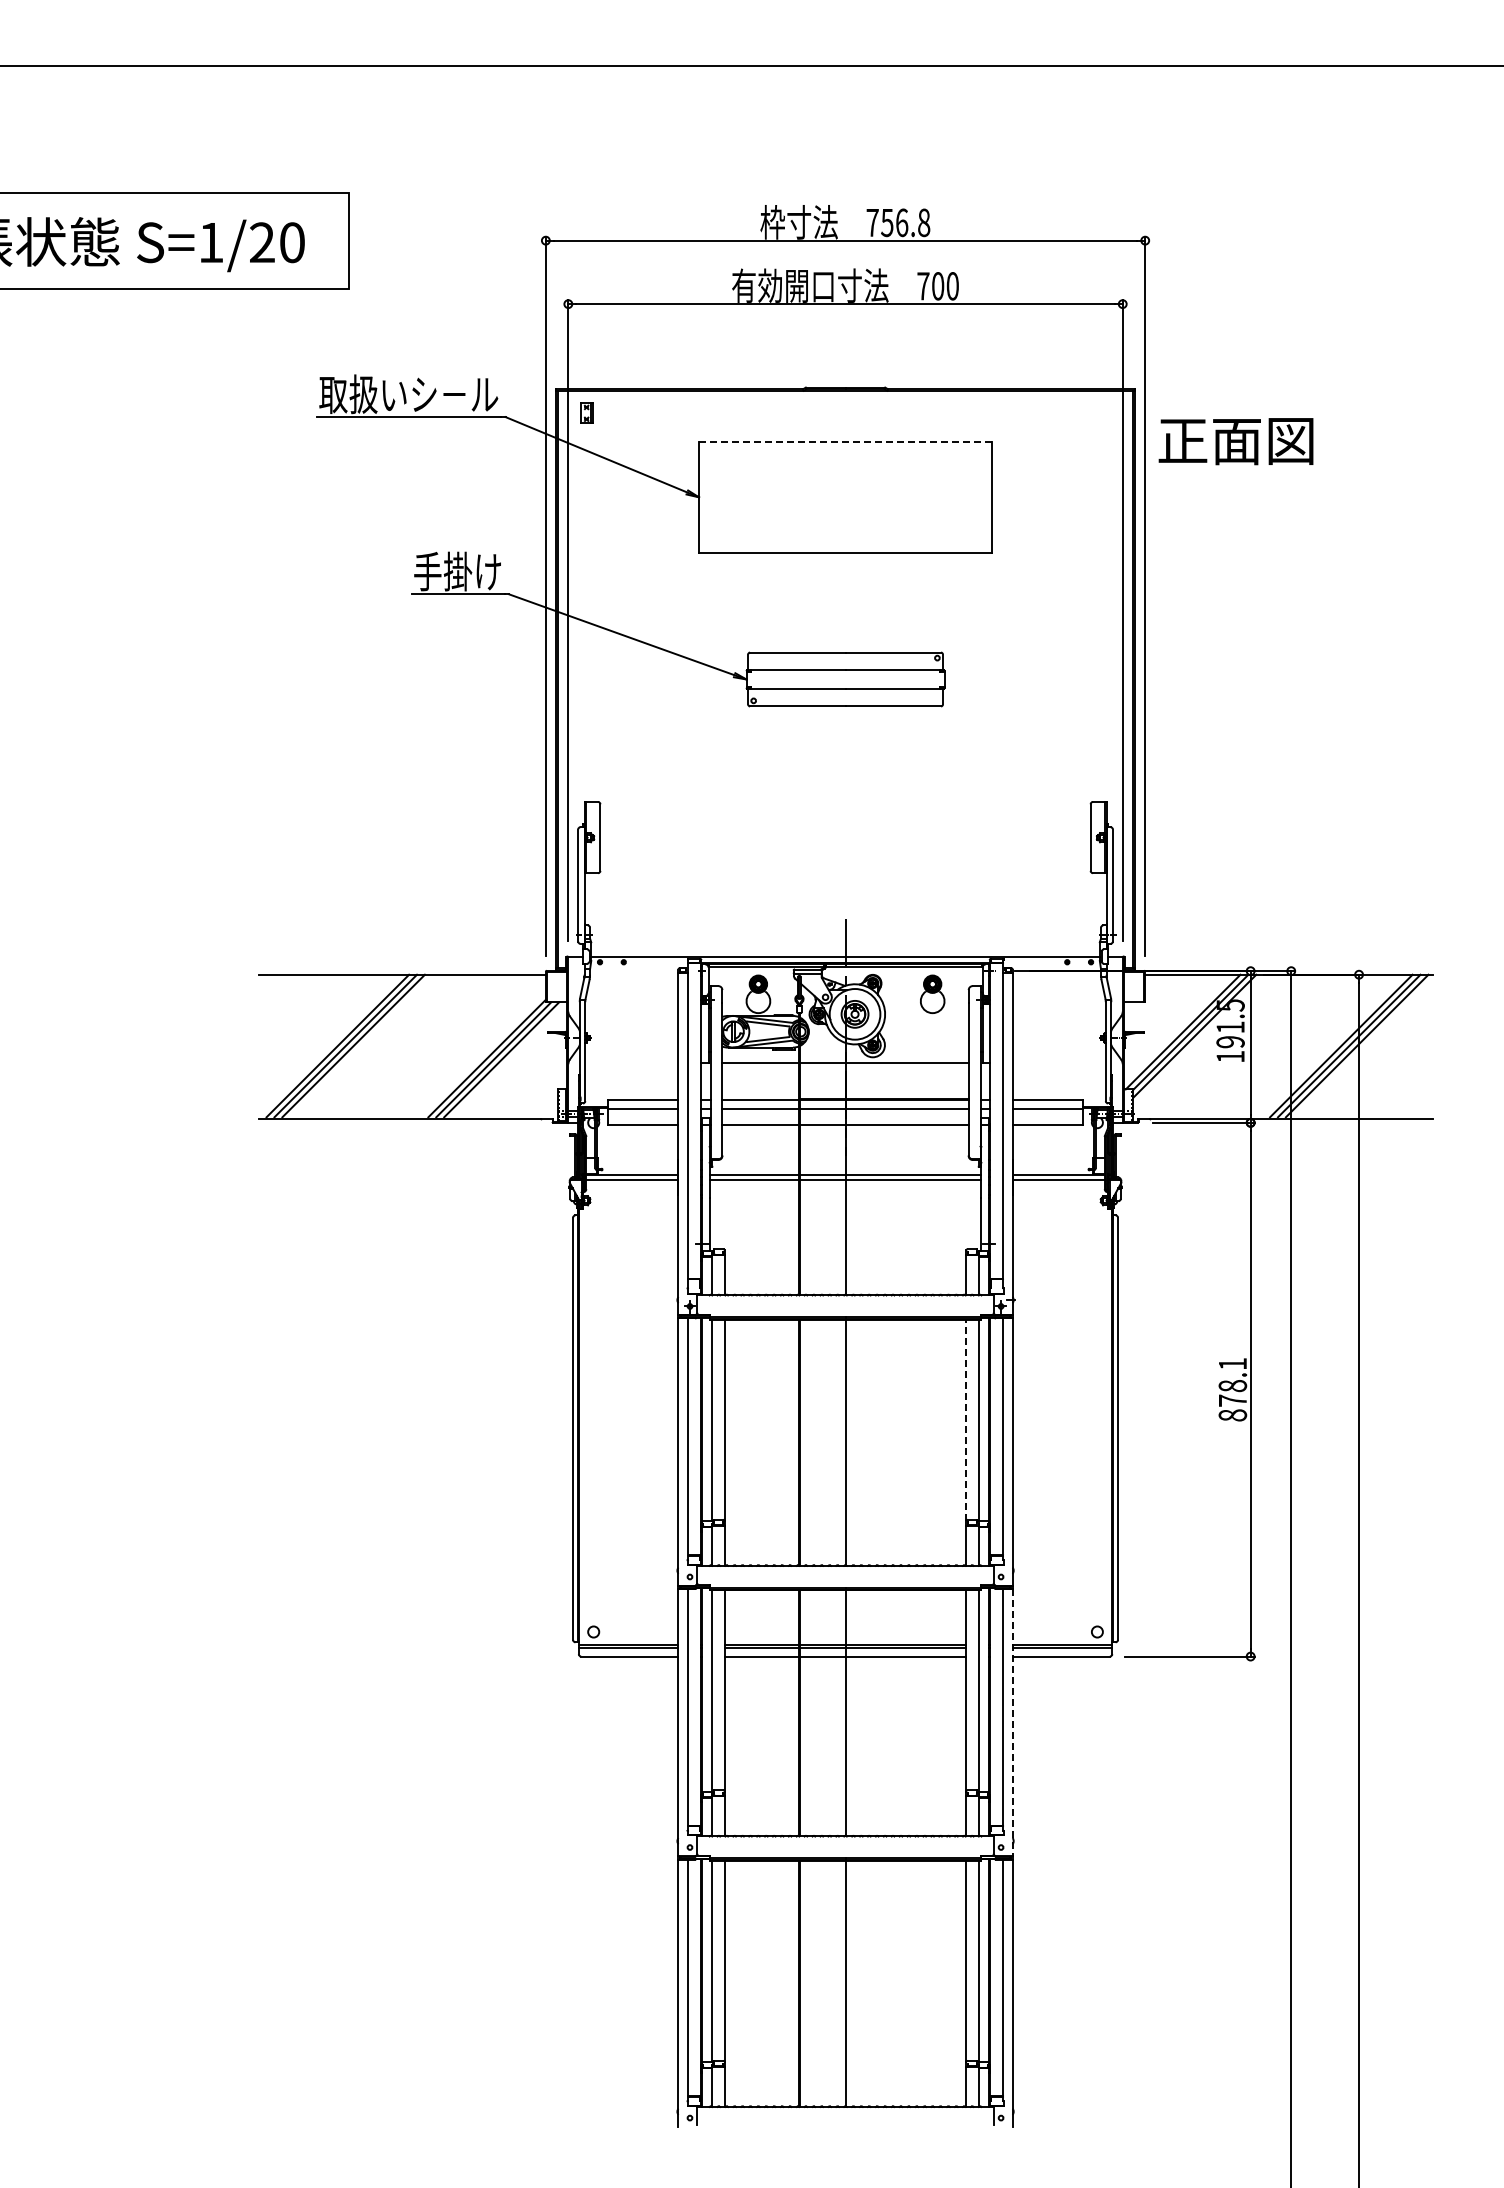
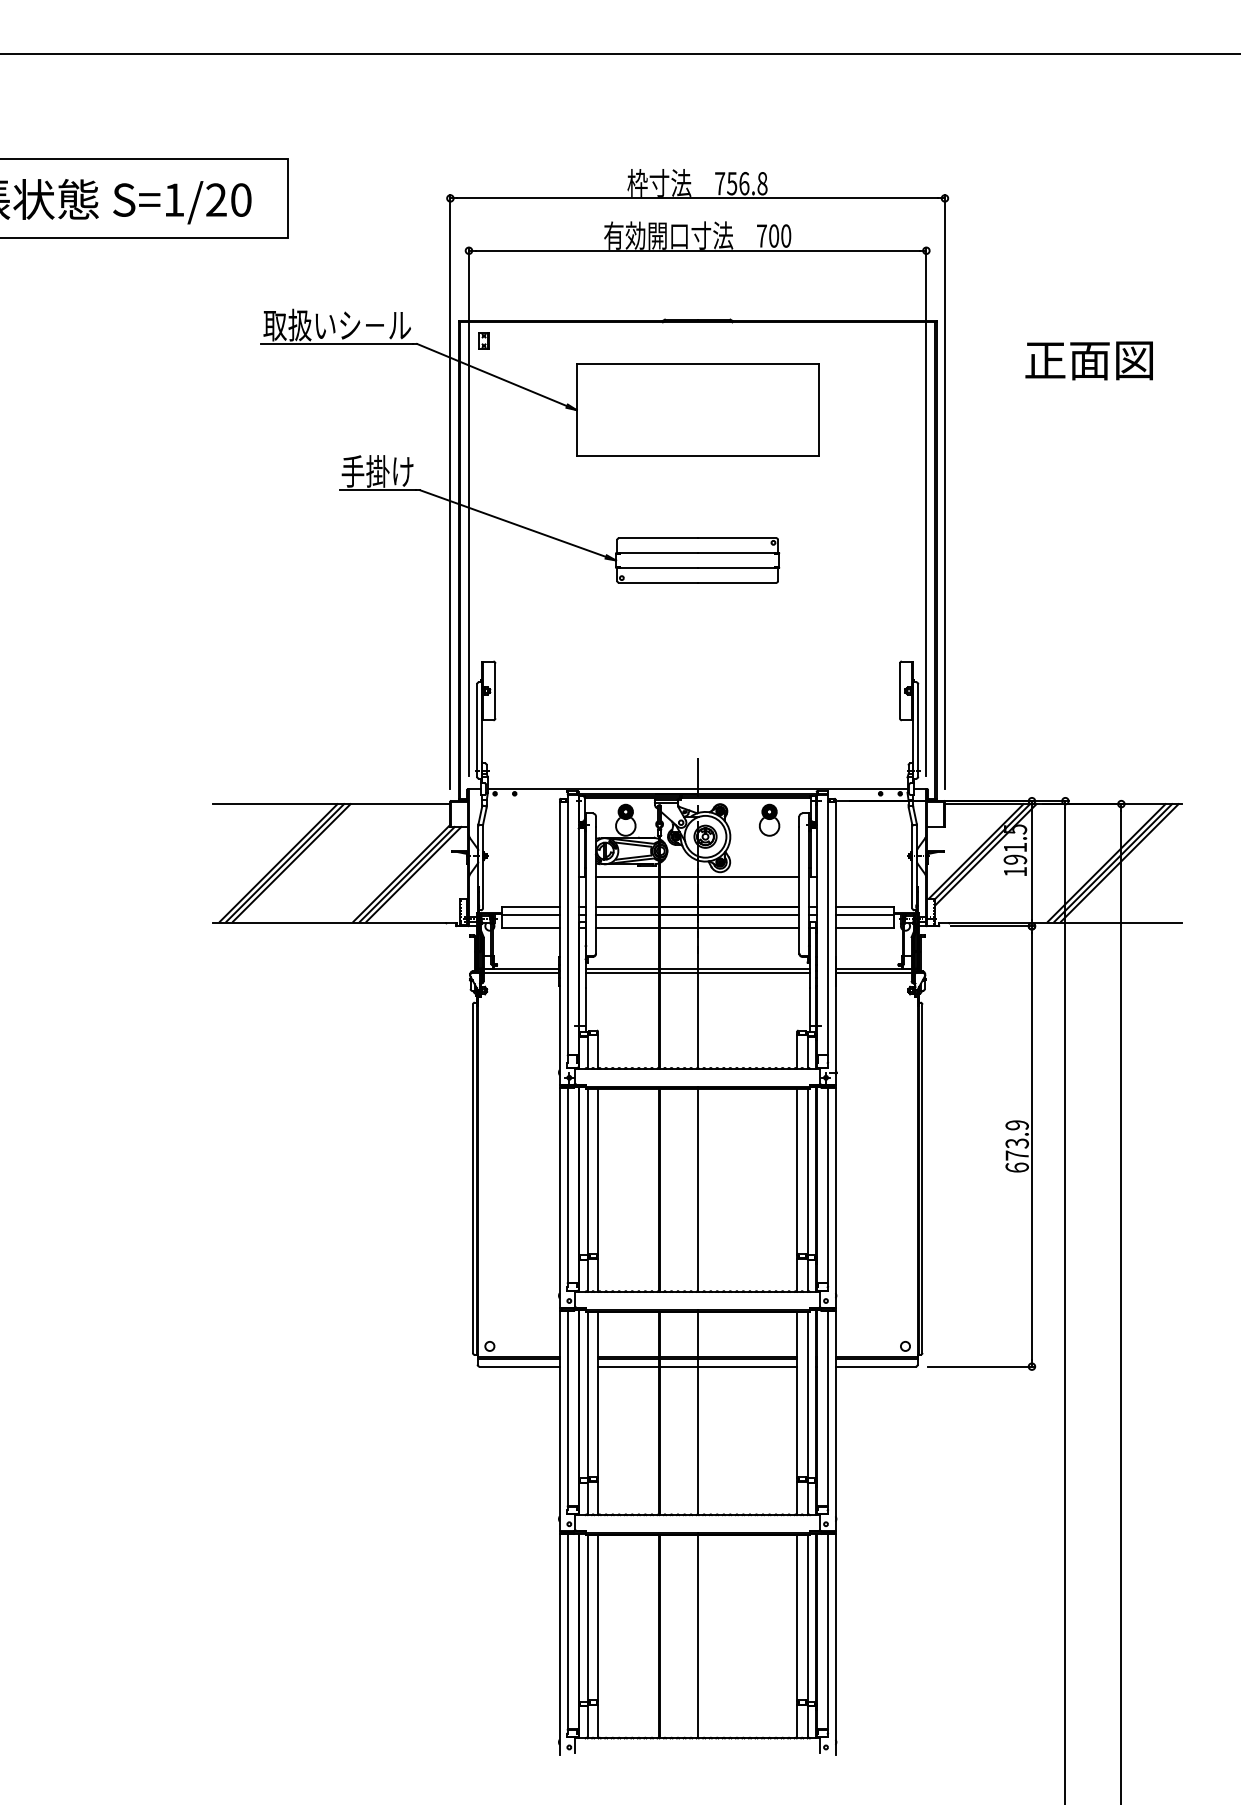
line: (845, 441) -> (697, 364), dashed -> solid
text: (1235, 441) -> (1088, 360), moved
text: (1232, 1389) -> (1016, 1146), 878.1 -> 673.9
line: (966, 1420) -> (797, 1171), dashed -> solid
line: (1012, 1722) -> (835, 1421), dashed -> solid

